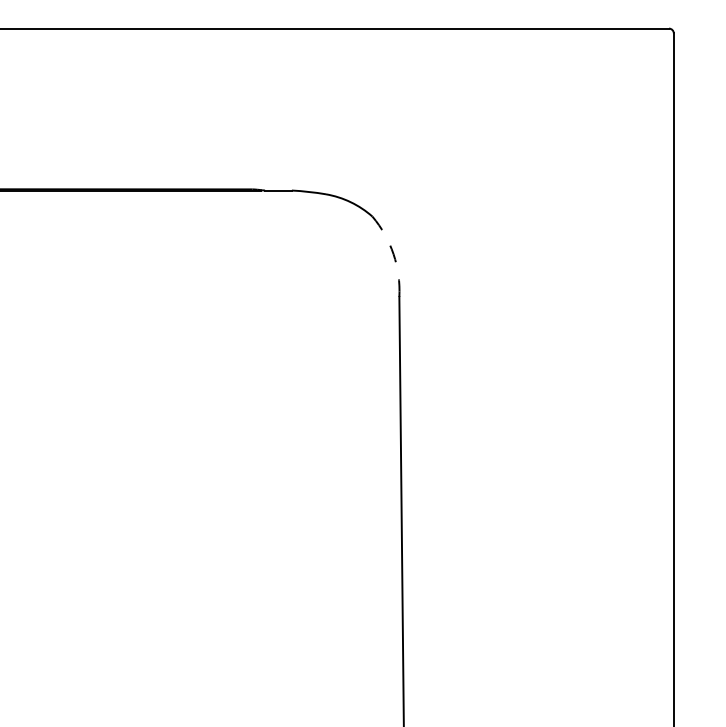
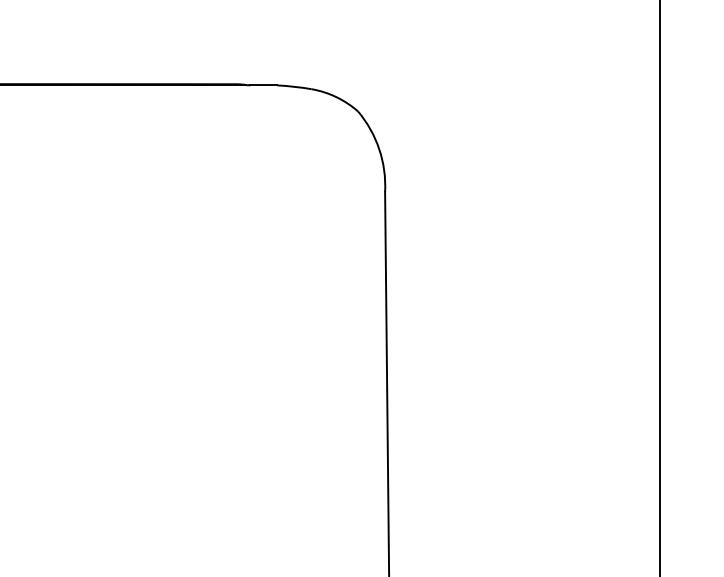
arc: (393, 254) -> (379, 149), dashed -> solid

